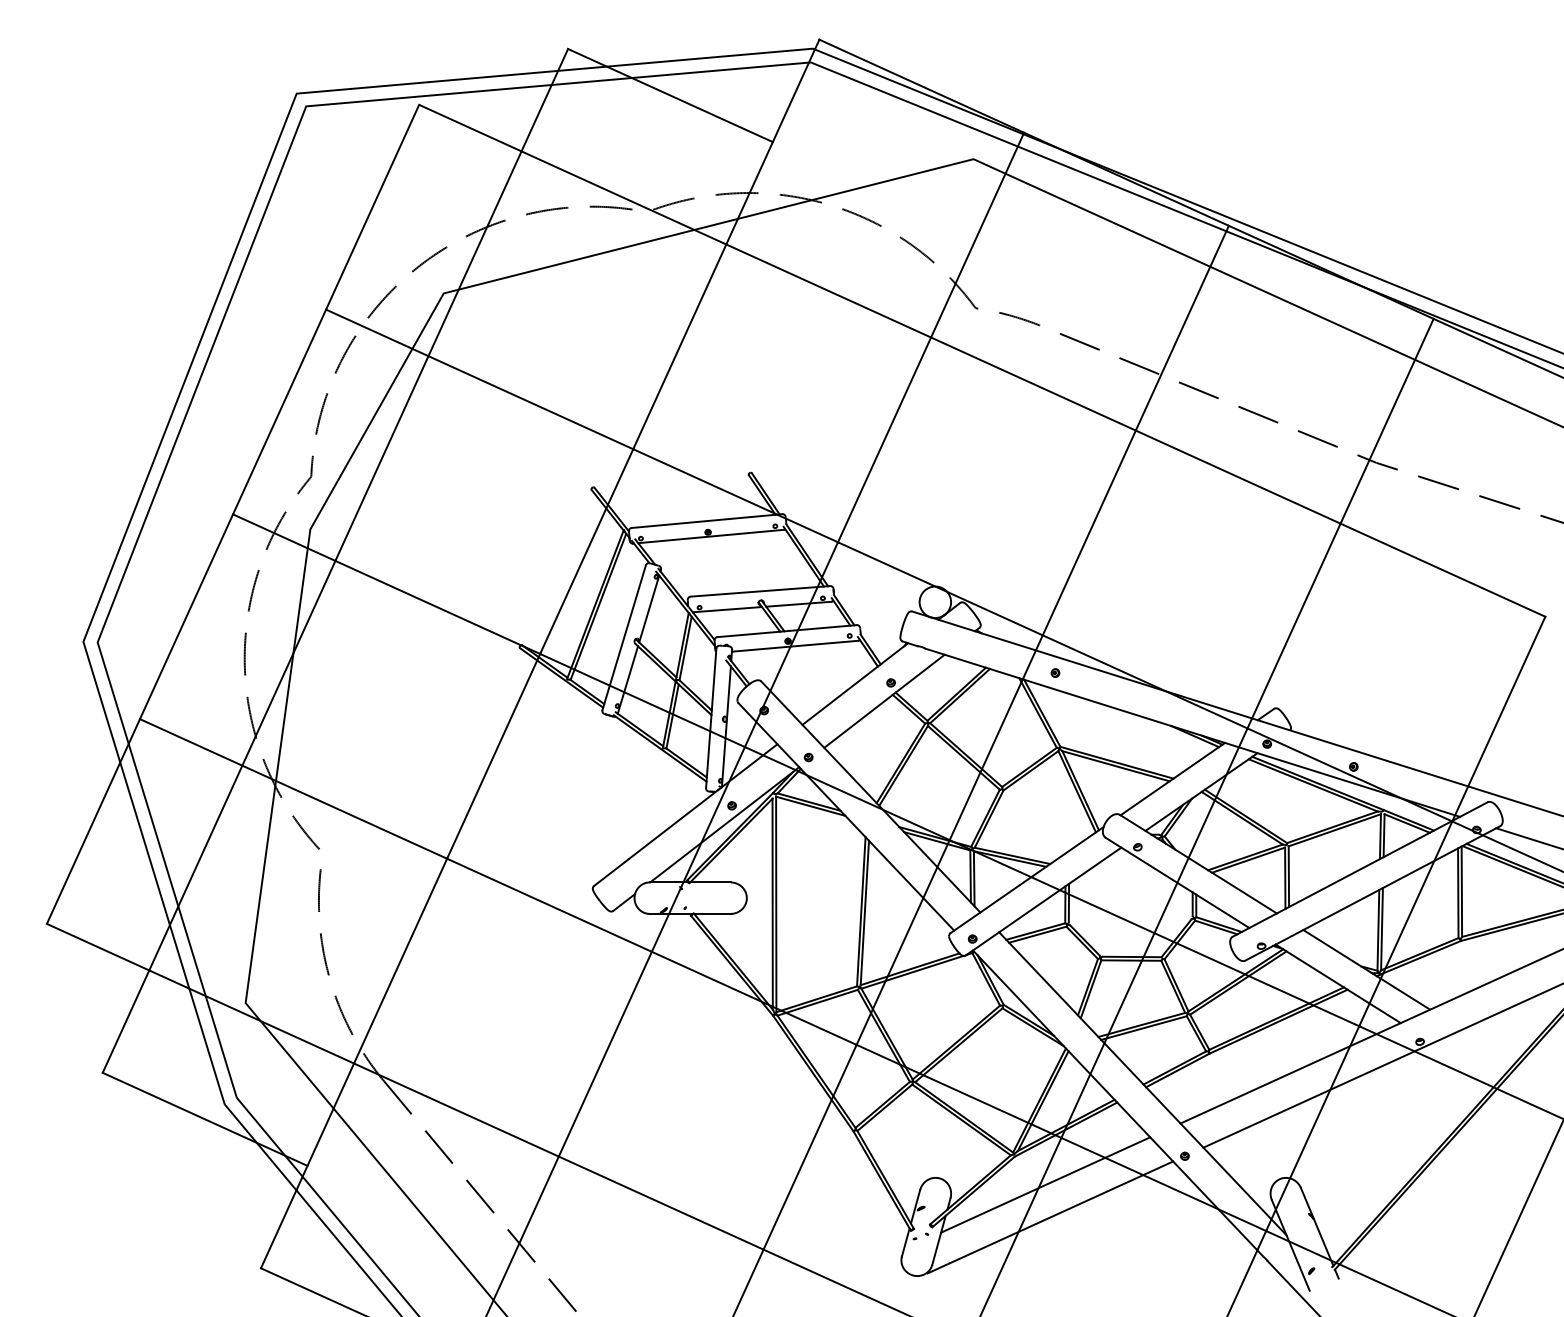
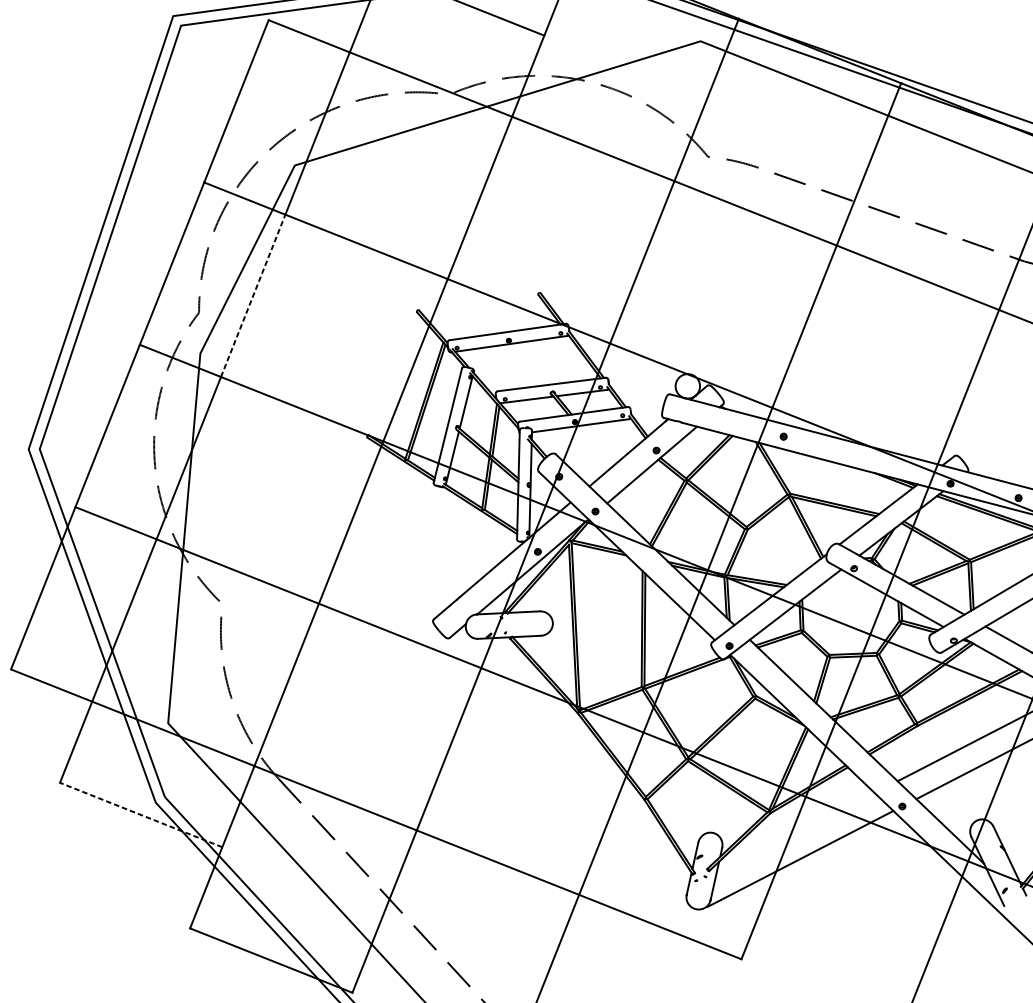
line: (382, 458) -> (253, 295), solid -> dashed
line: (204, 1119) -> (140, 815), solid -> dashed
line: (1045, 1184) -> (795, 833), removed

